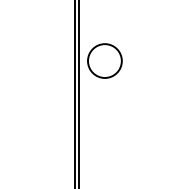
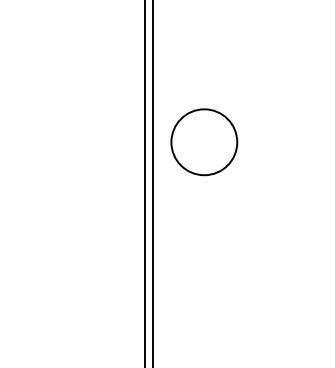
circle: (104, 60) -> (203, 141), moved

